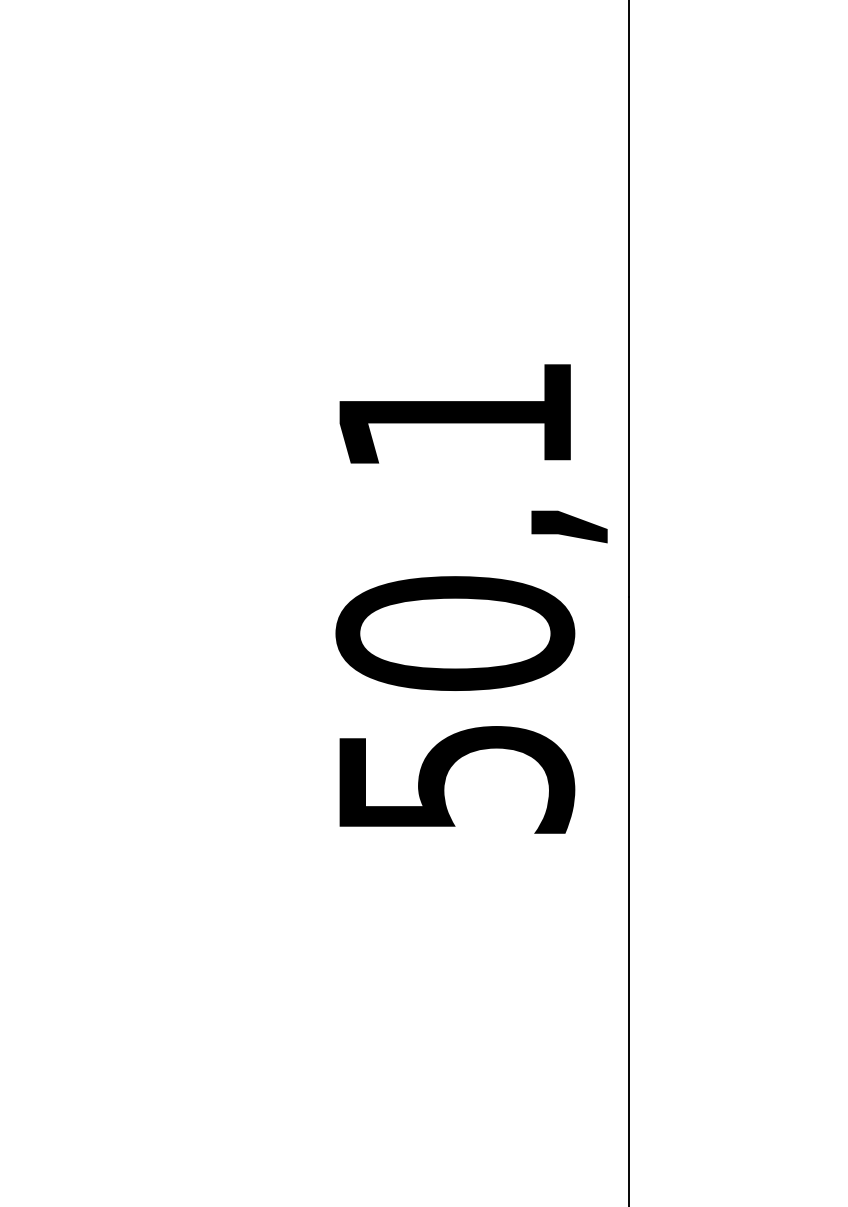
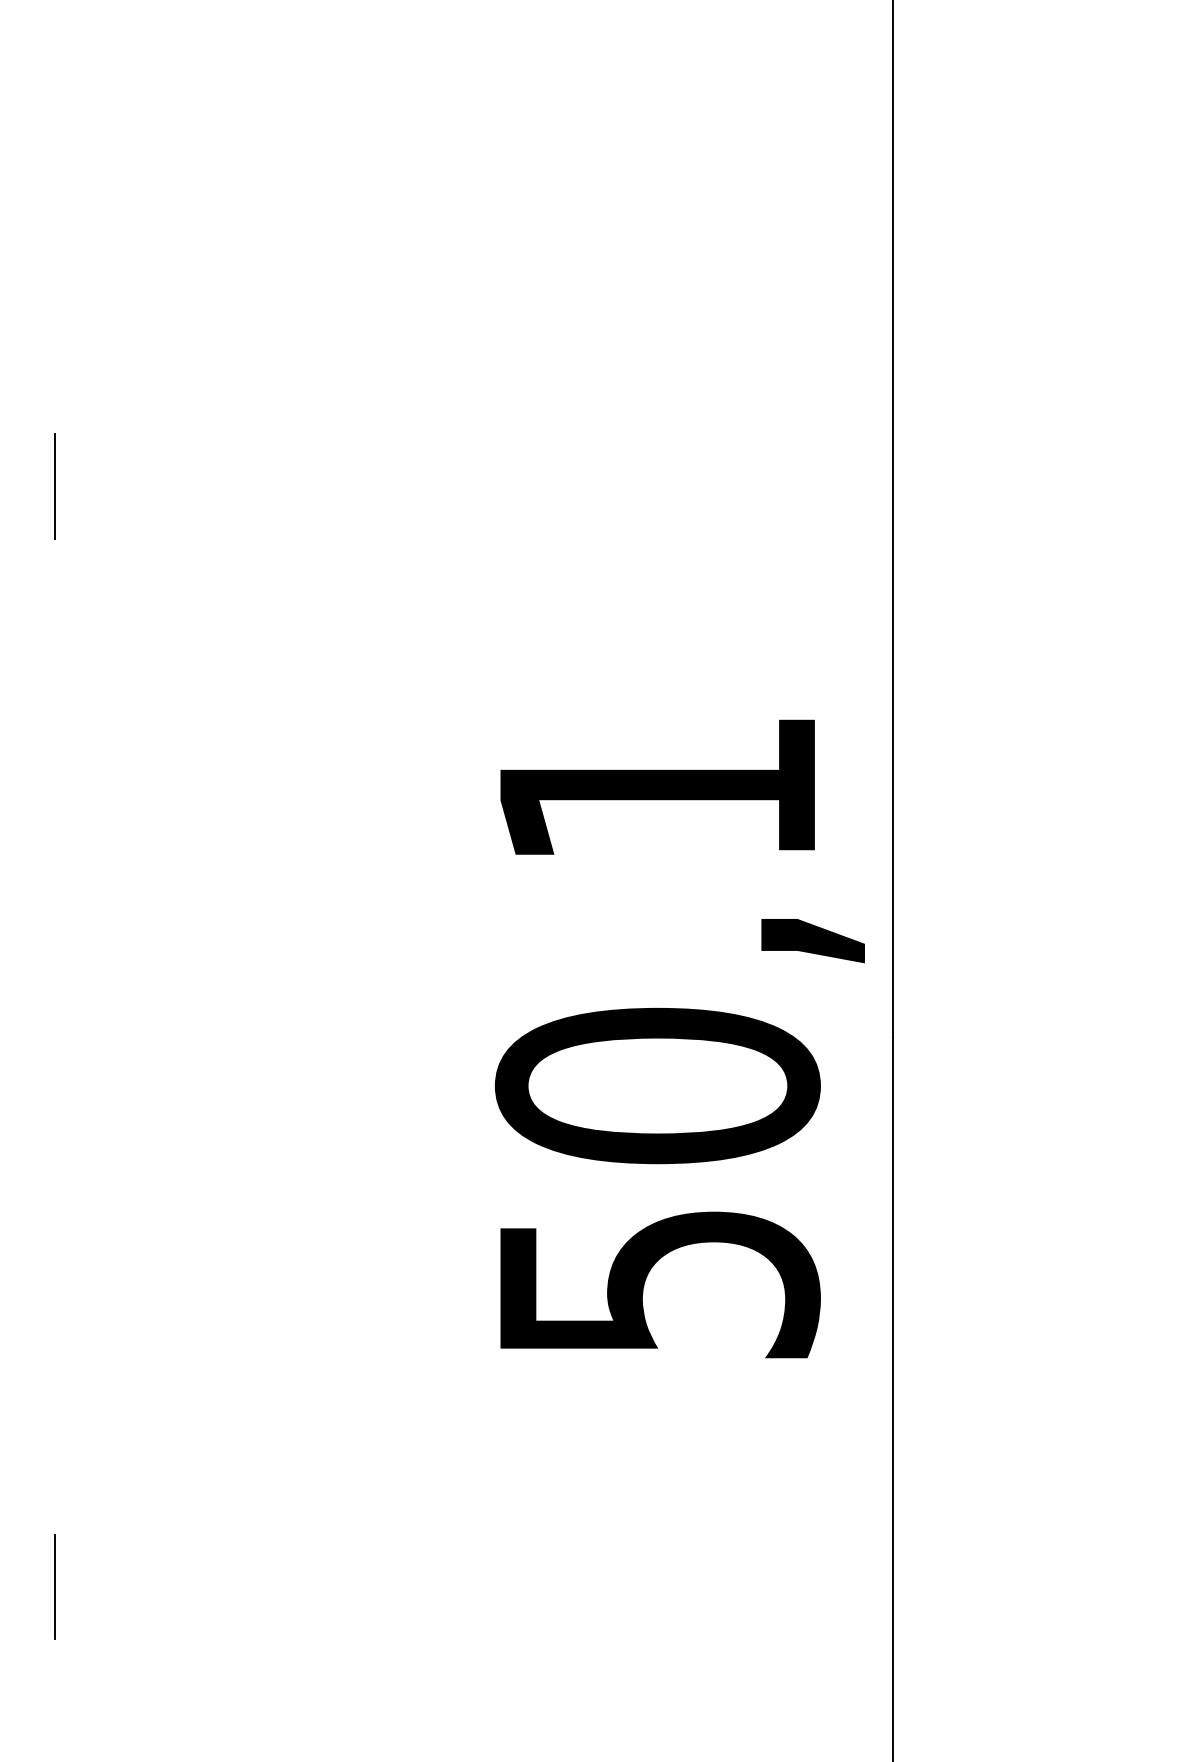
line: (11, 192) -> (54, 486), added
line: (12, 1001) -> (55, 1586), added

